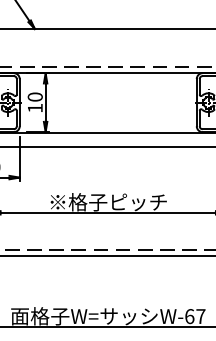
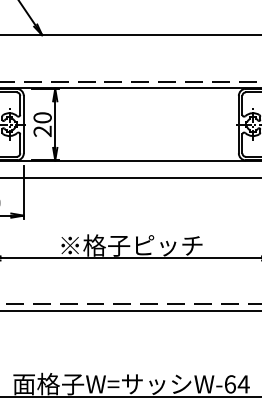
text: (35, 107) -> (42, 130), 10 -> 20
text: (200, 316) -> (243, 384), W-67 -> W-64

